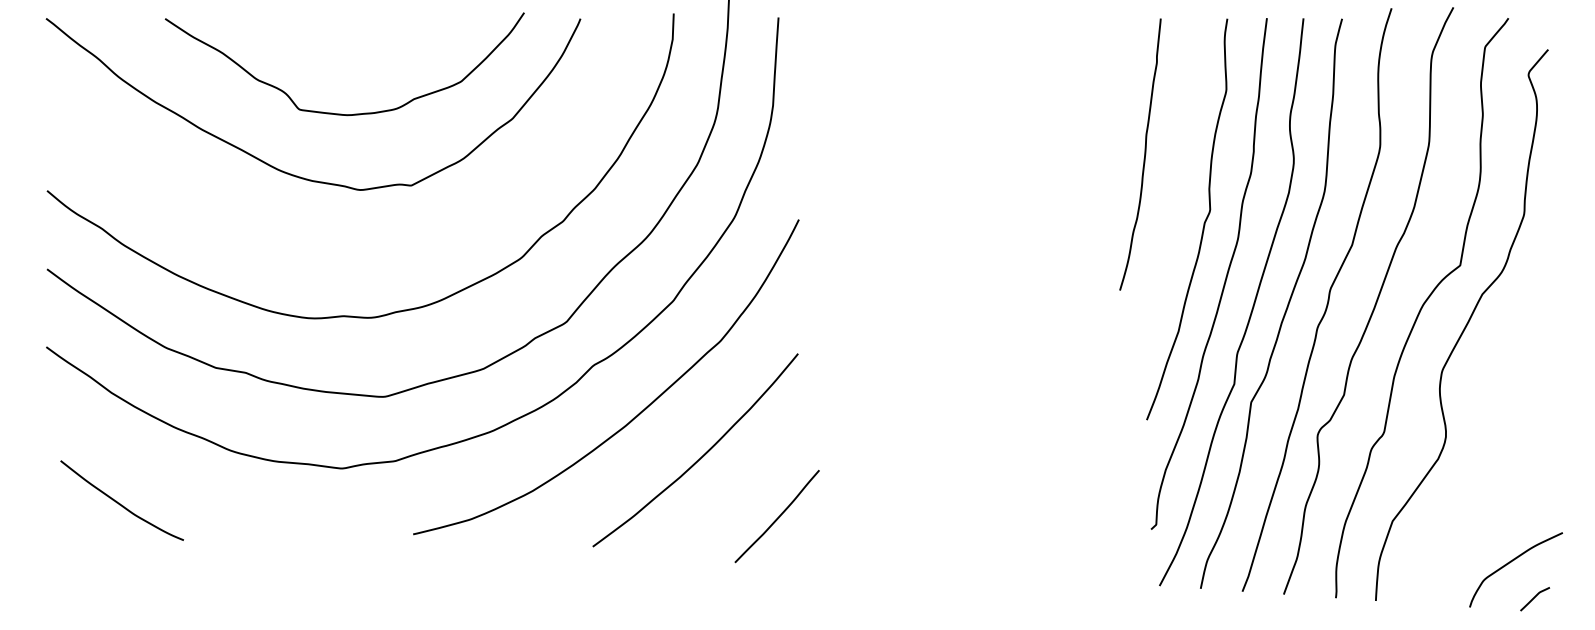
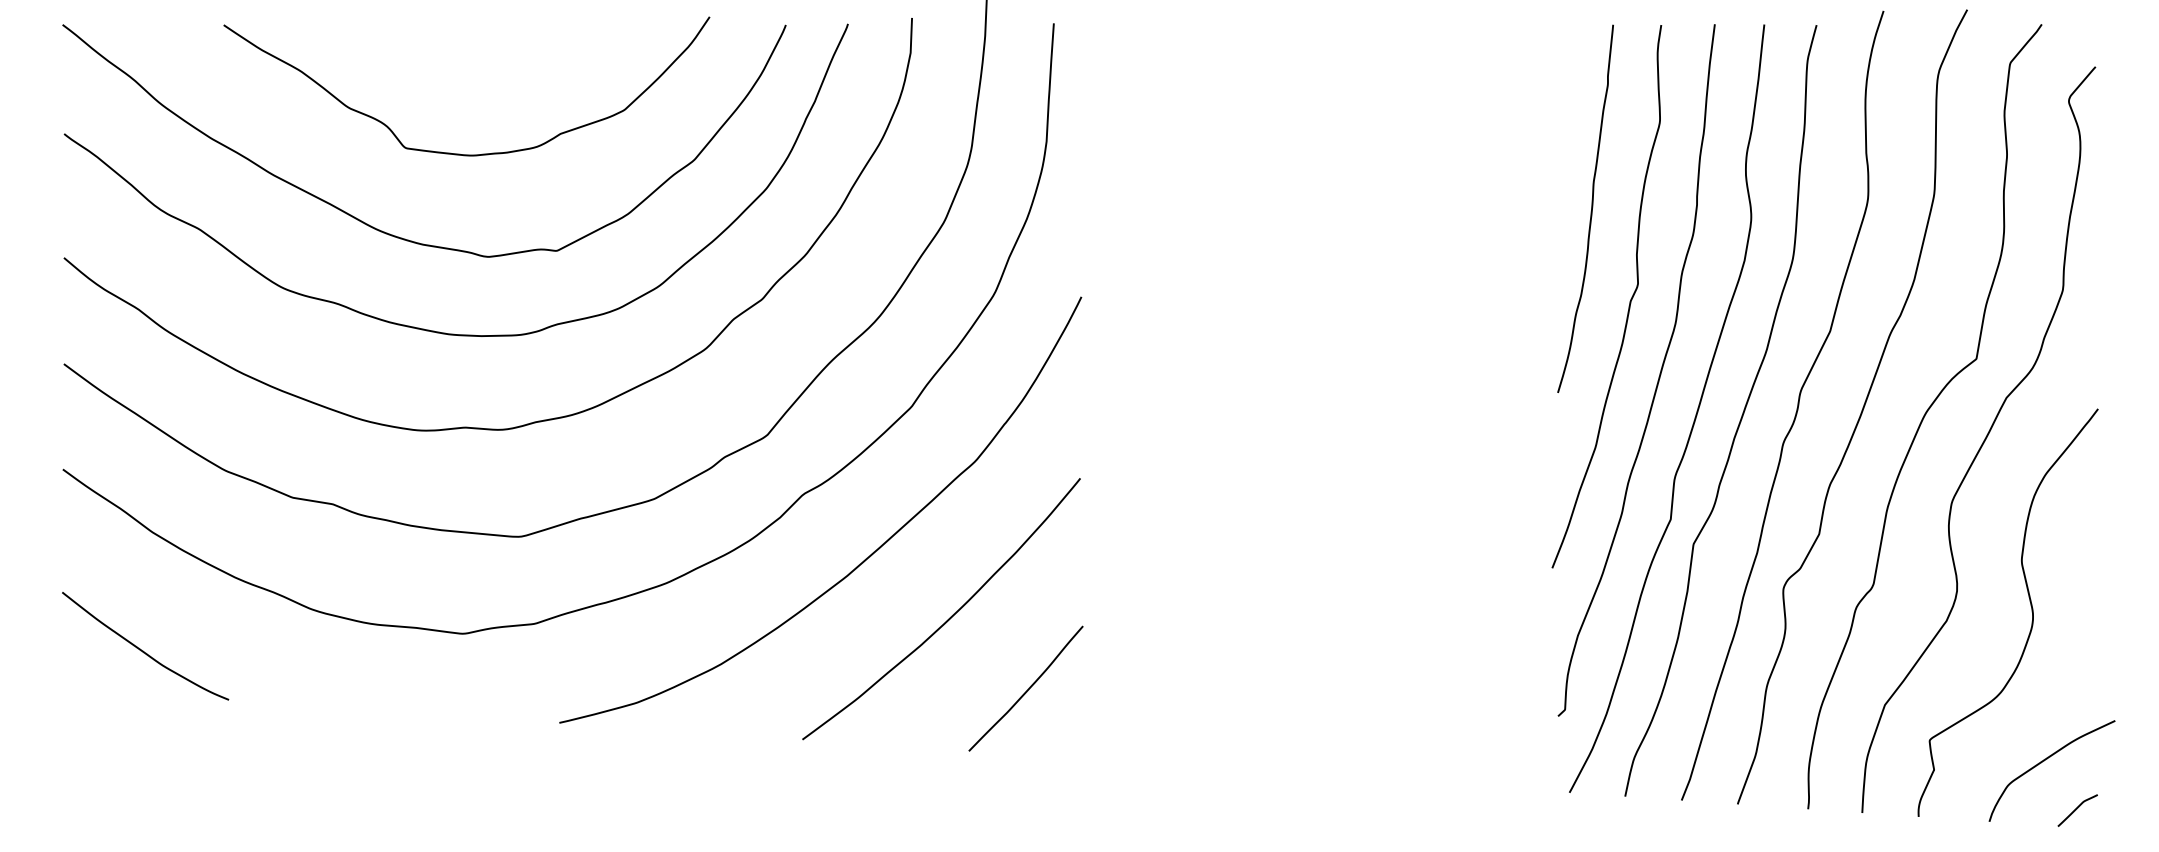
curve: (1144, 156) -> (1590, 211), moved
curve: (313, 242) -> (424, 328), added
curve: (1500, 448) -> (2030, 606), added
curve: (120, 503) -> (143, 650), moved
curve: (778, 517) -> (1027, 689), moved

